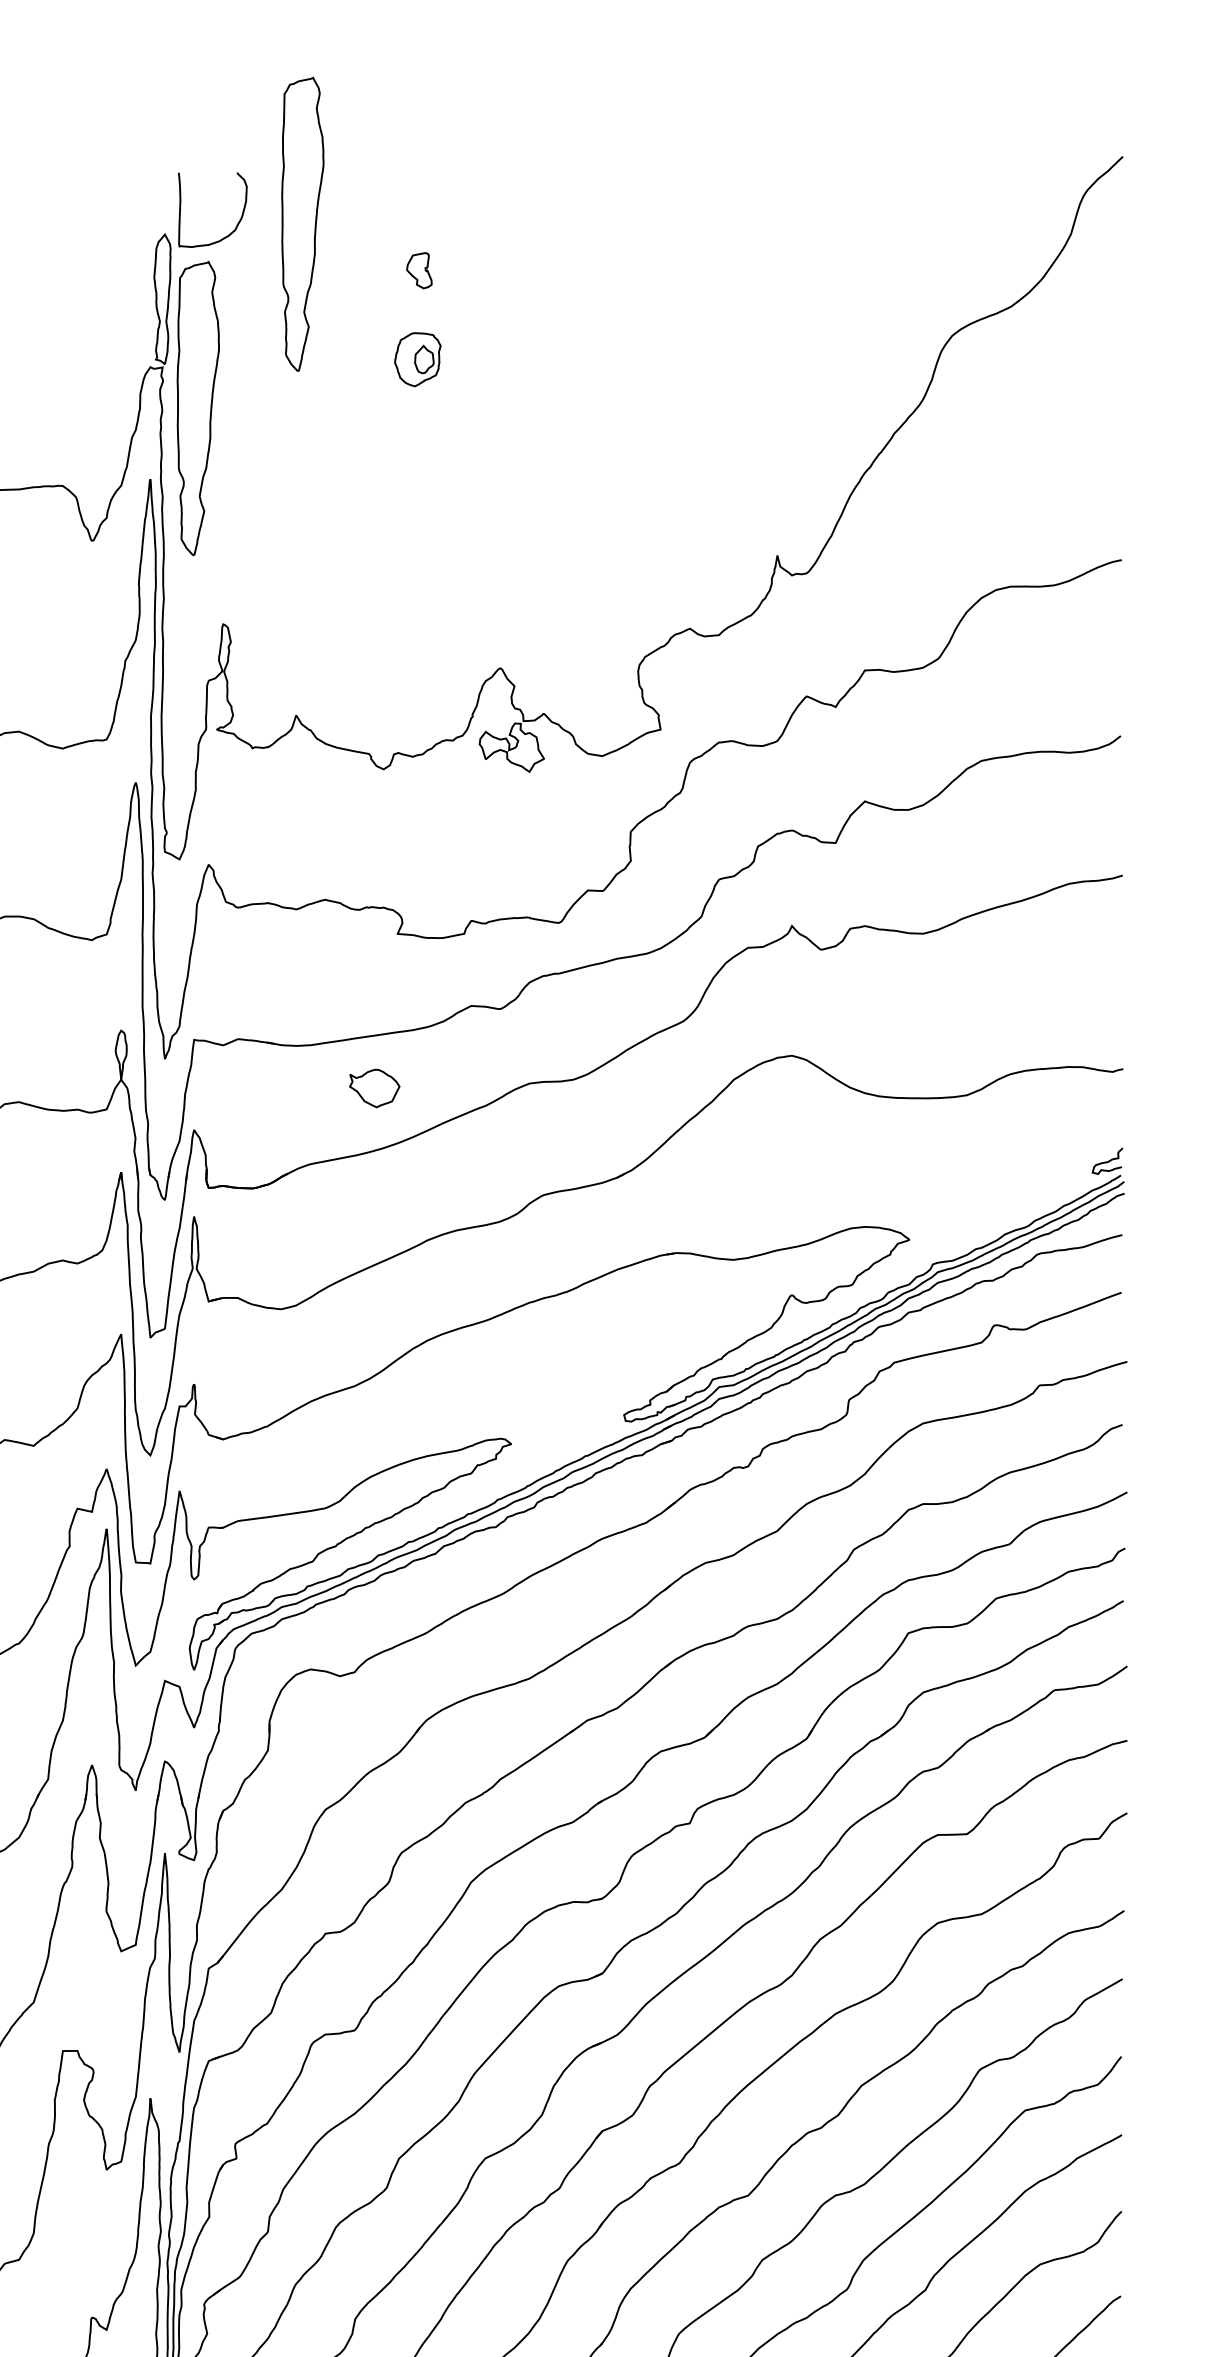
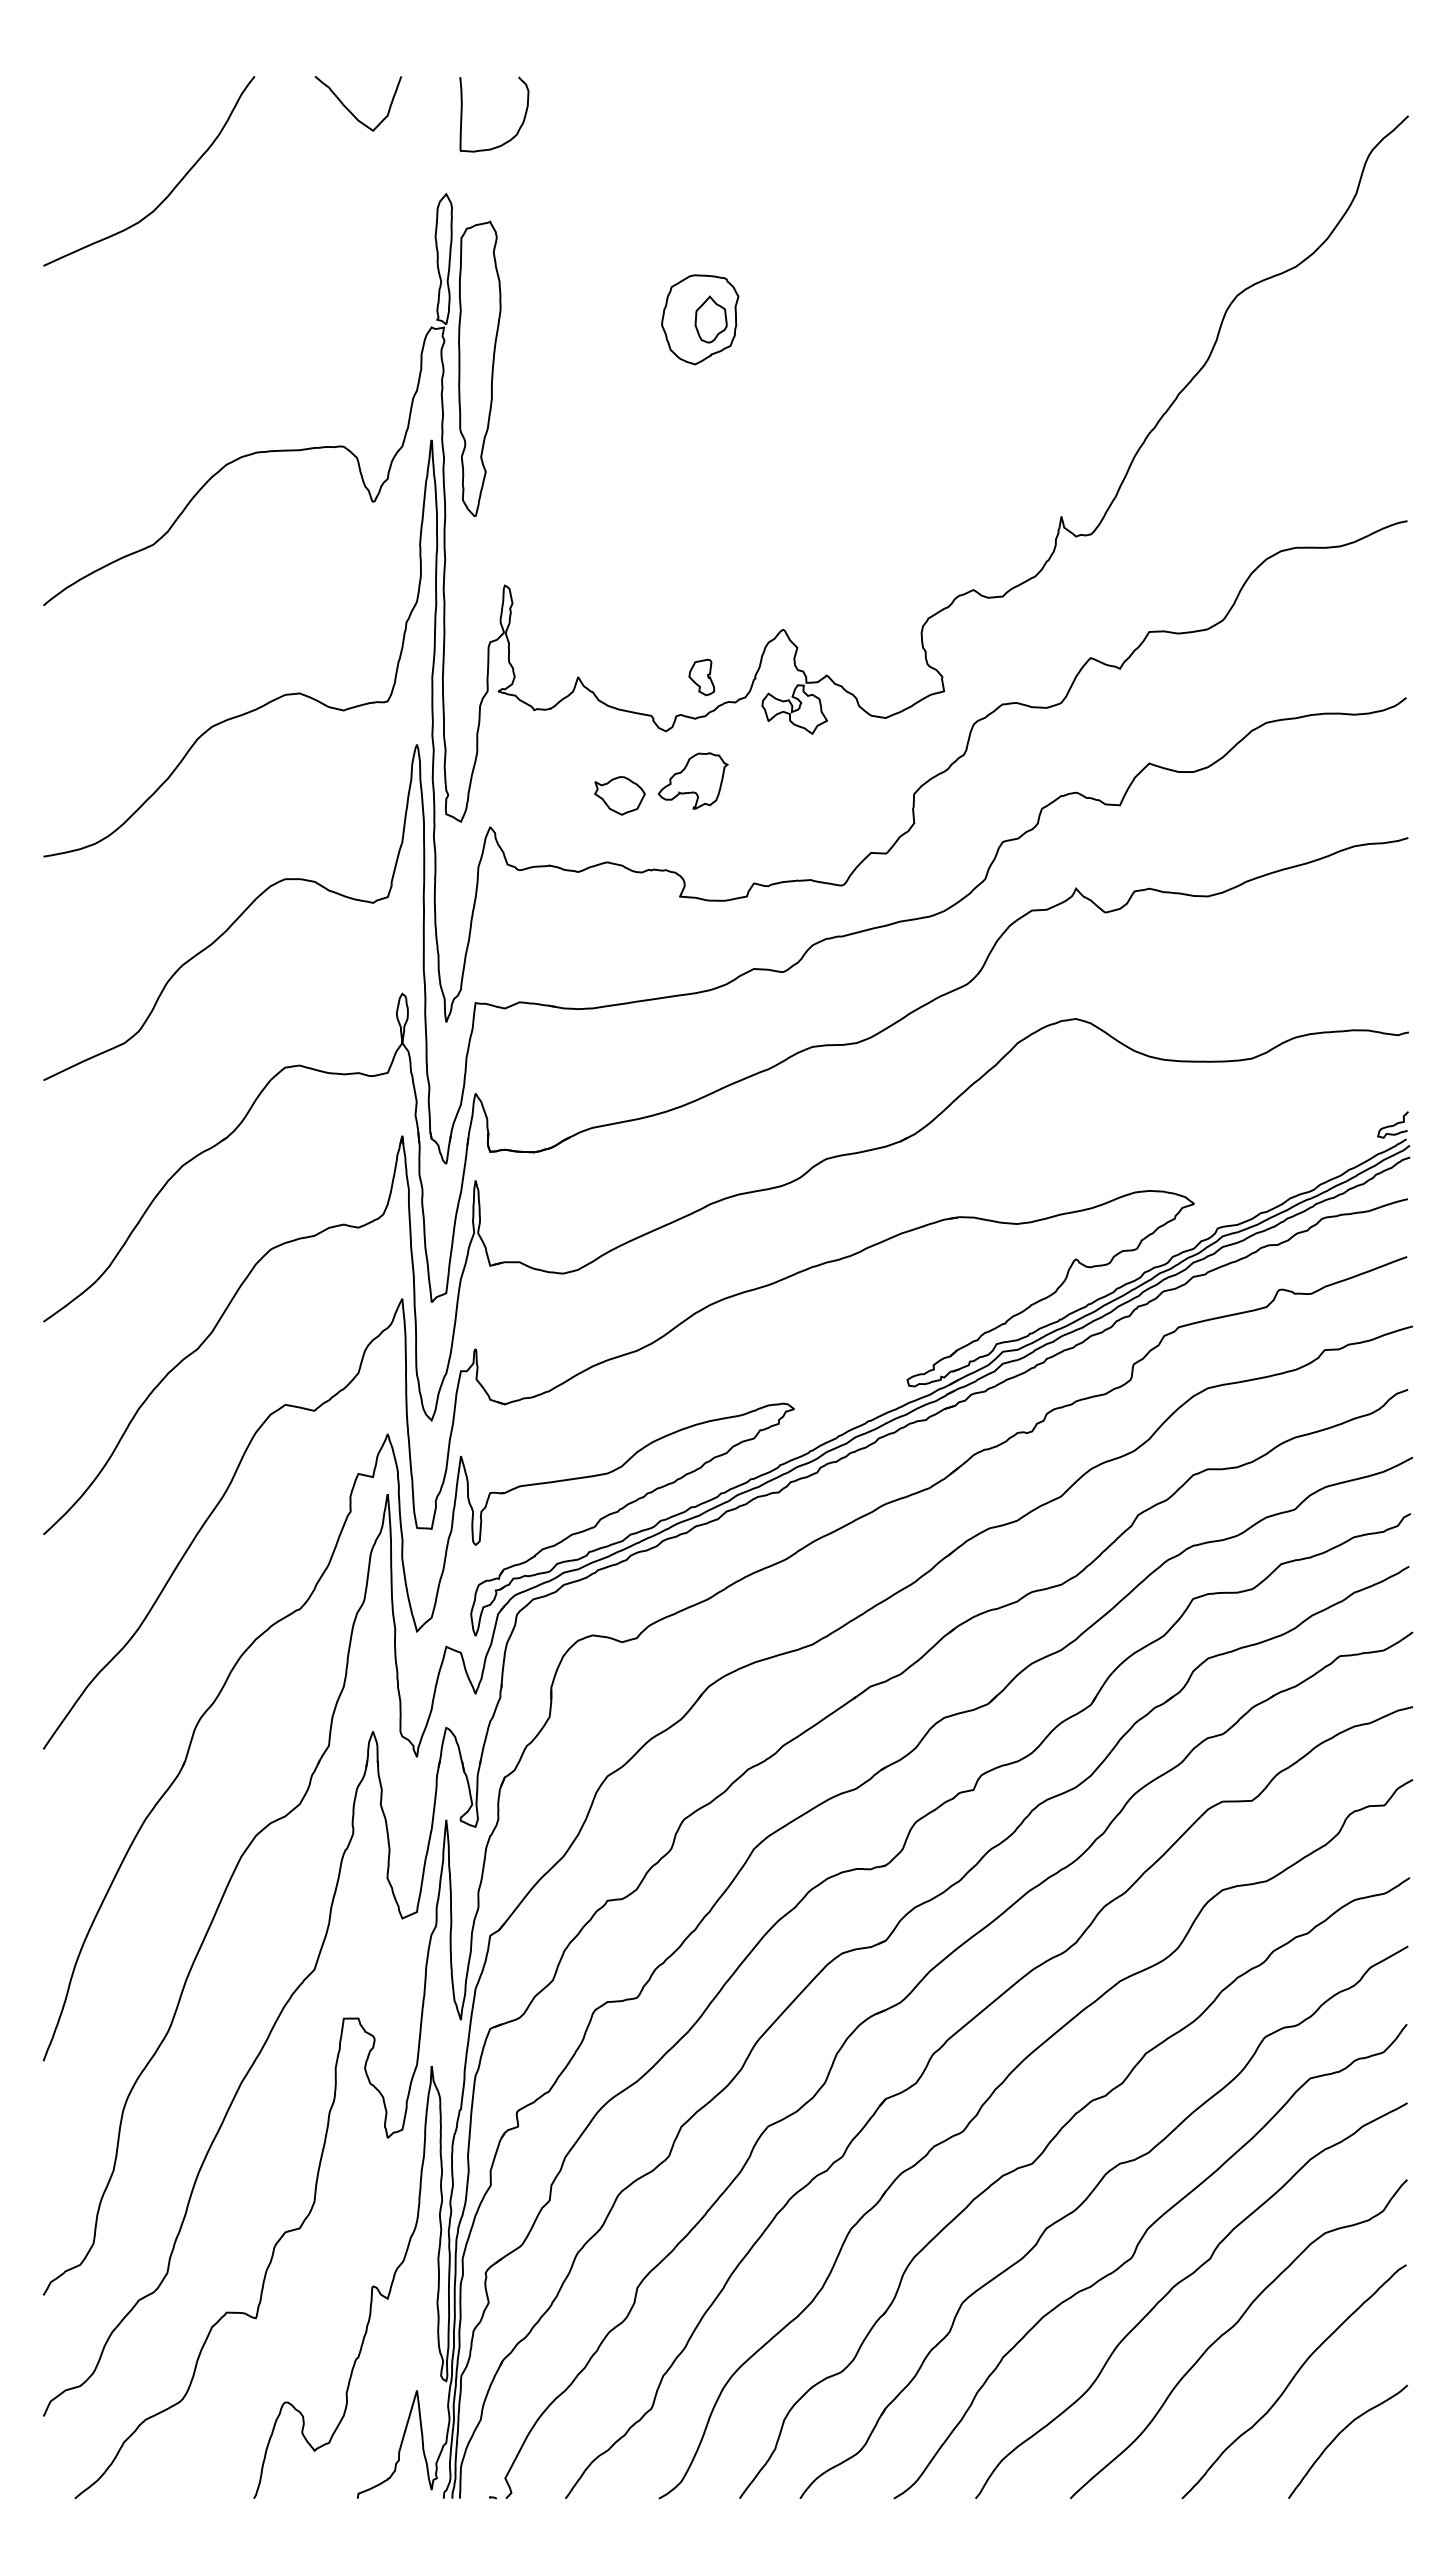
curve: (69, 151) -> (350, 110), added
curve: (236, 223) -> (518, 128), moved
part: (302, 223) -> (584, 183), removed
part: (419, 270) -> (701, 677), moved
part: (418, 359) -> (700, 319), size x1.67
part: (410, 818) -> (692, 780), added
part: (374, 1088) -> (619, 795), moved

